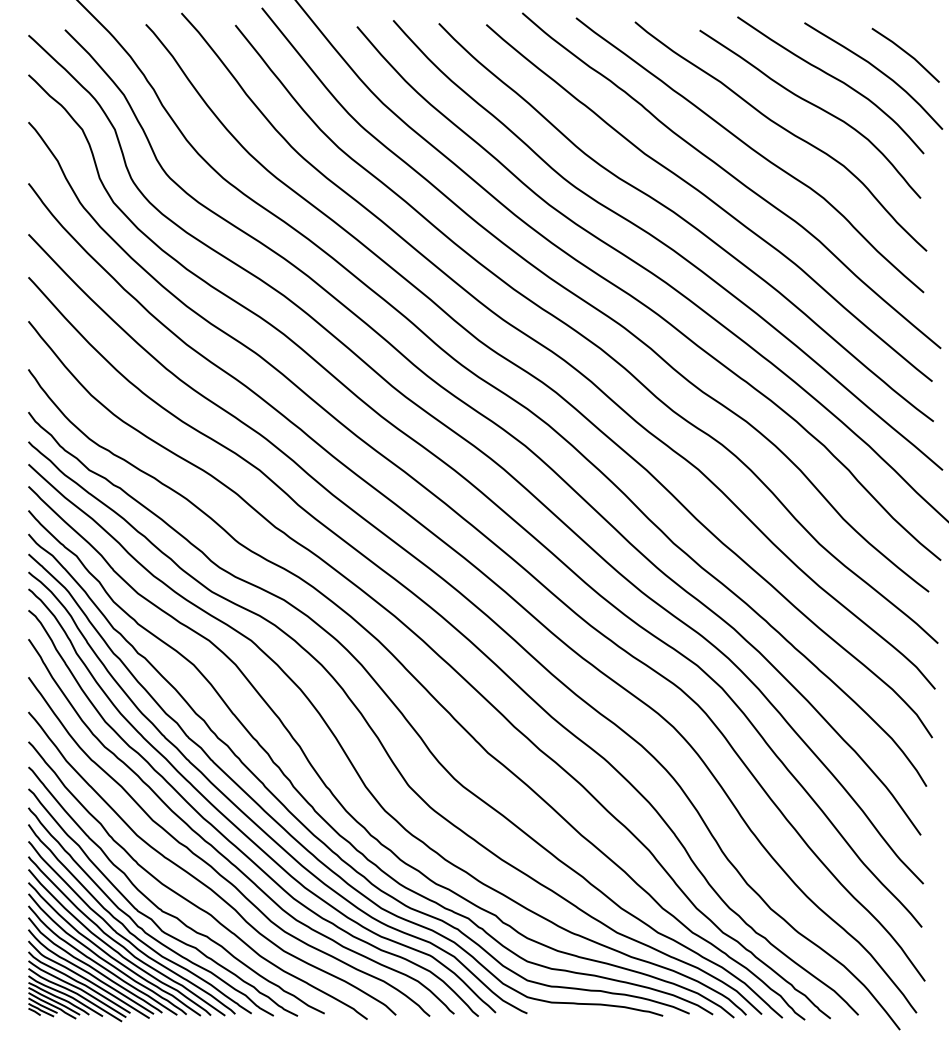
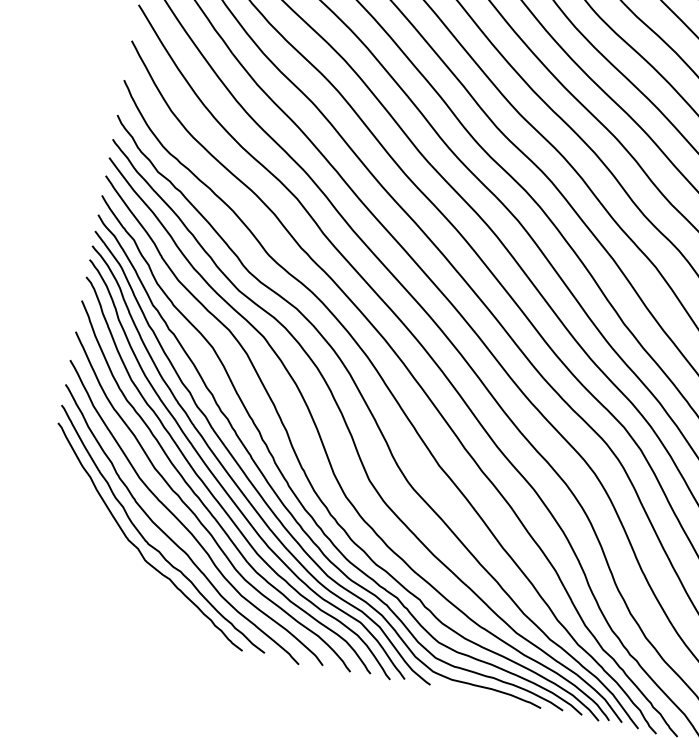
part: (140, 926) -> (128, 552), removed

